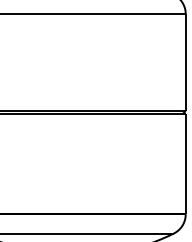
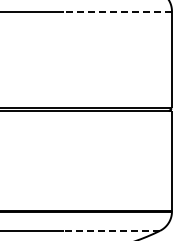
line: (131, 14) -> (117, 11), solid -> dashed
line: (125, 233) -> (111, 230), solid -> dashed

